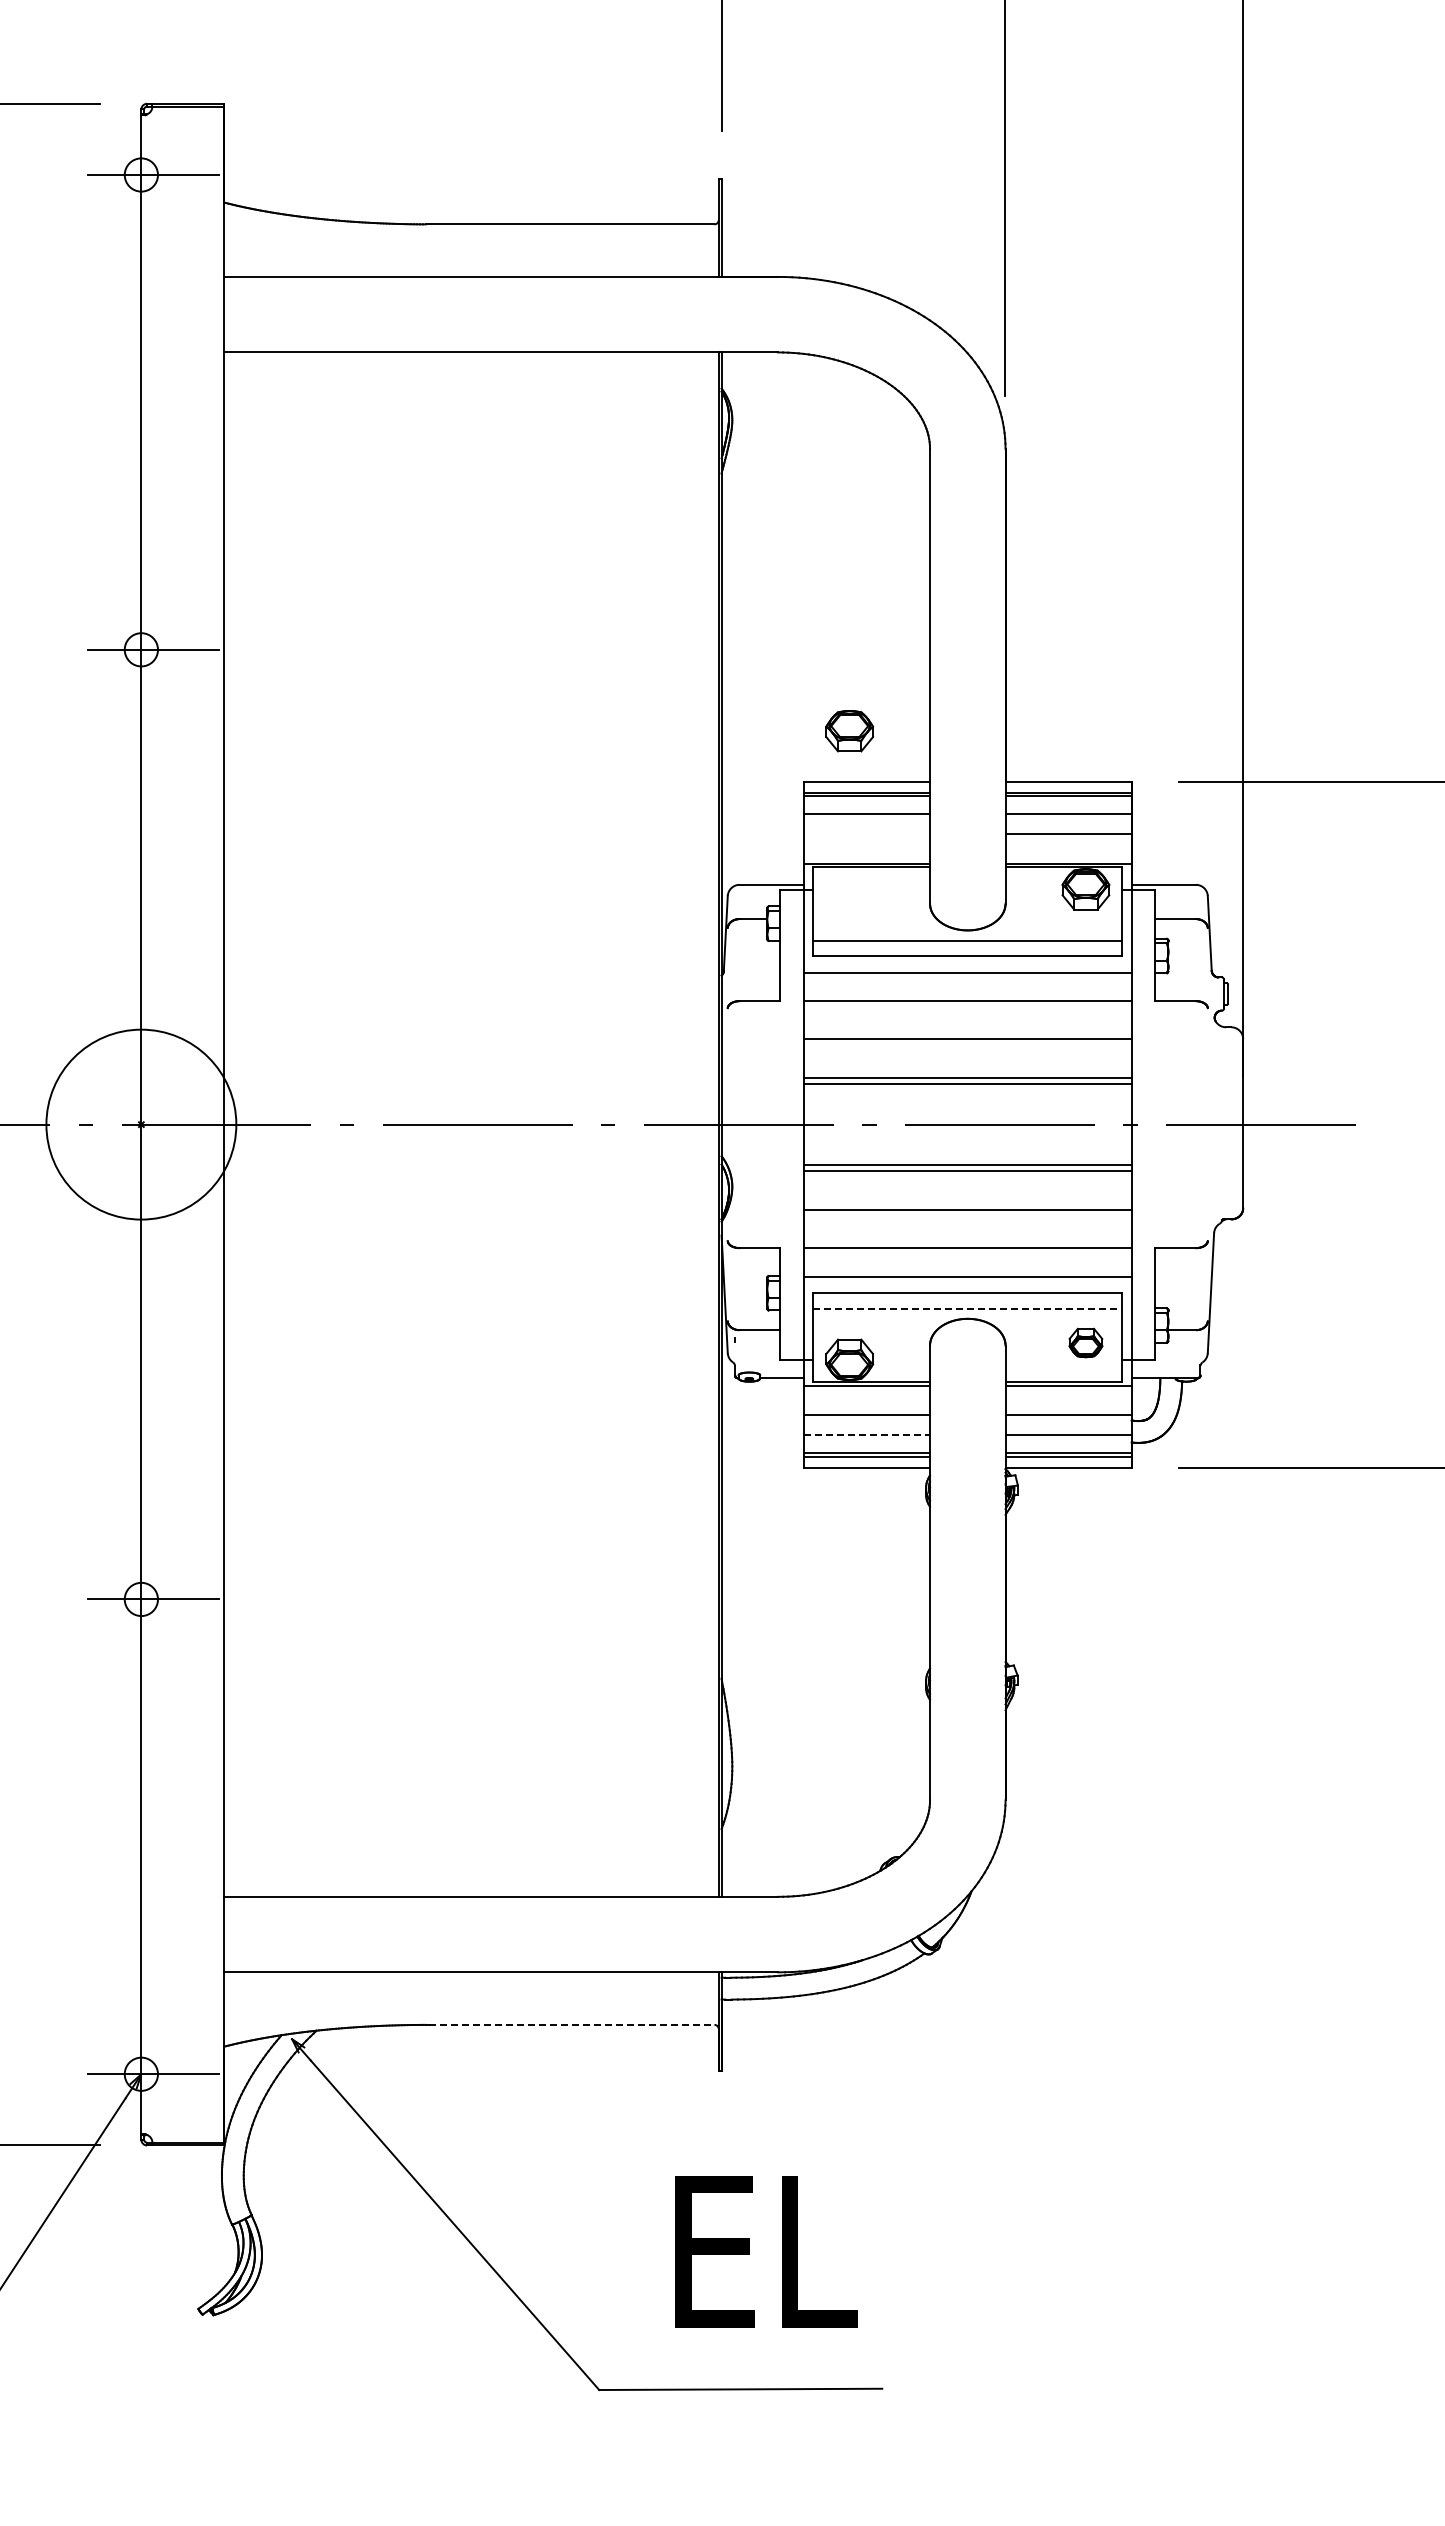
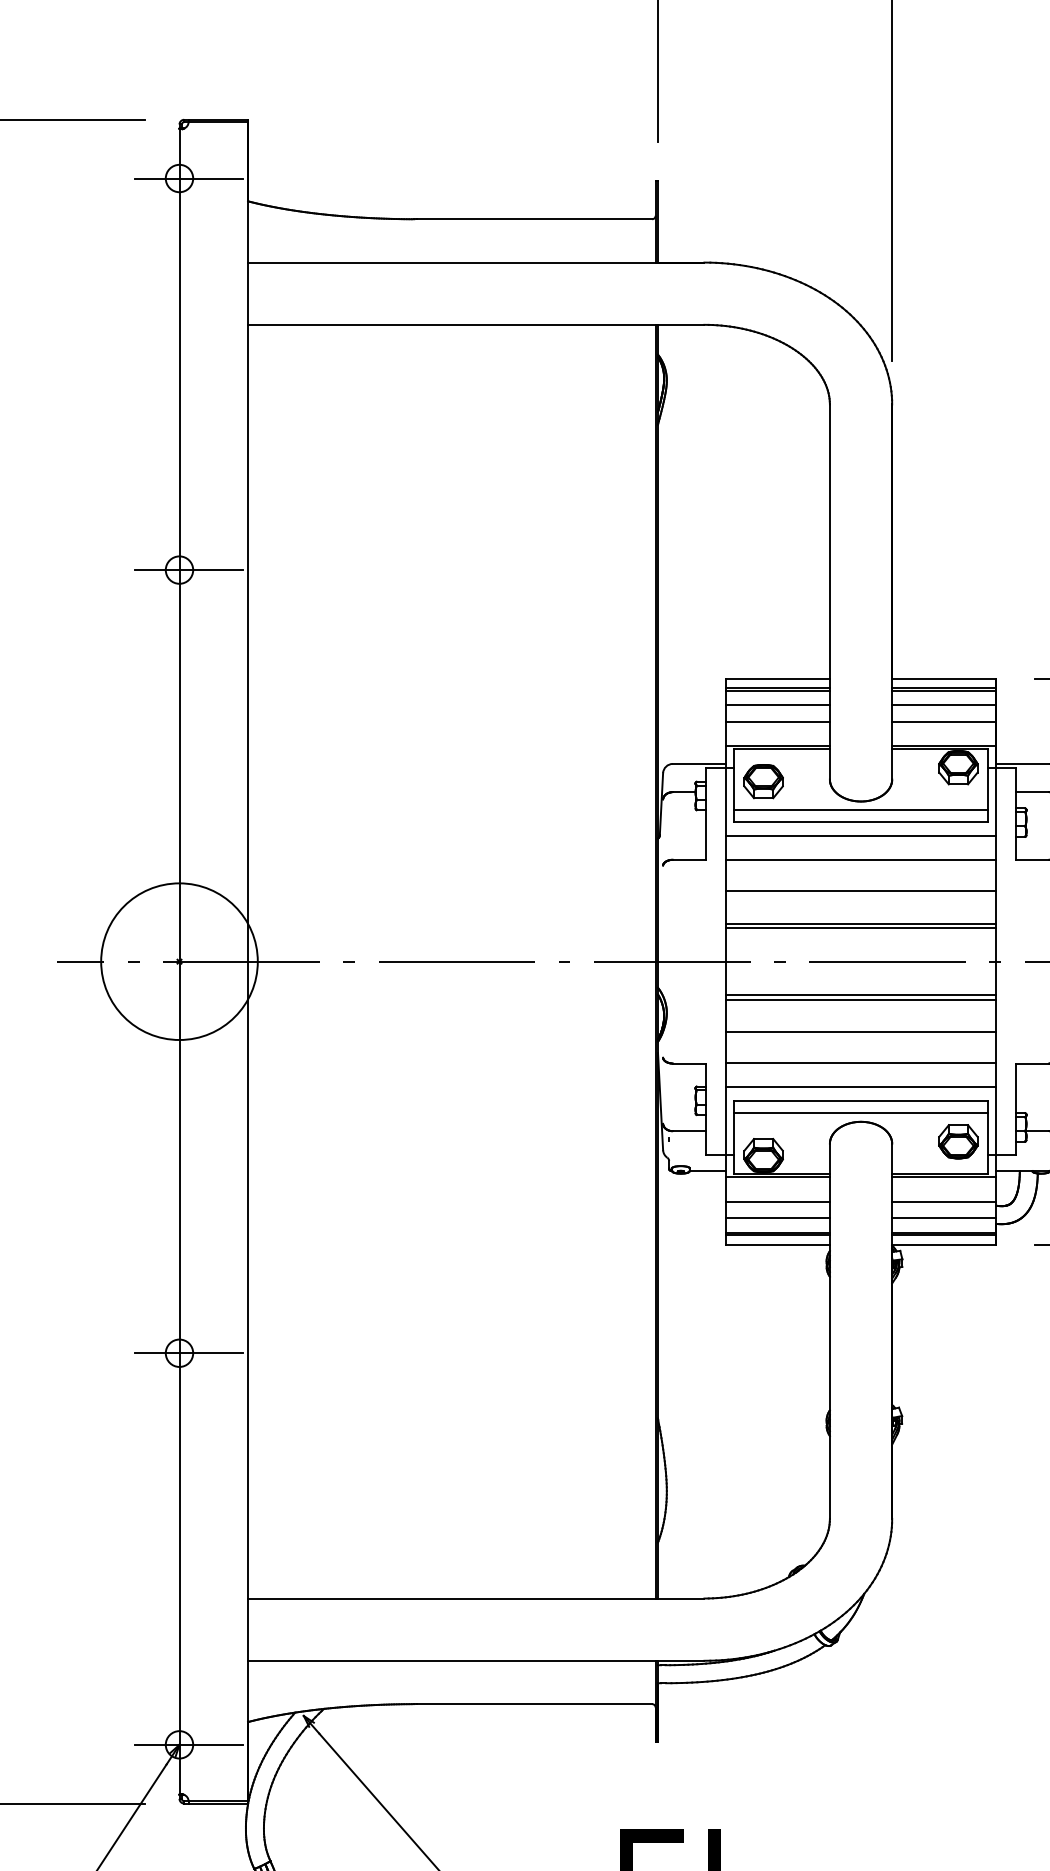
part: (849, 731) -> (763, 781), moved
line: (866, 833) -> (777, 721), added
line: (968, 1308) -> (861, 1113), dashed -> solid
part: (1085, 1342) -> (958, 1141), size x1.43
line: (867, 1435) -> (778, 1218), dashed -> solid
line: (571, 2024) -> (534, 1703), dashed -> solid

